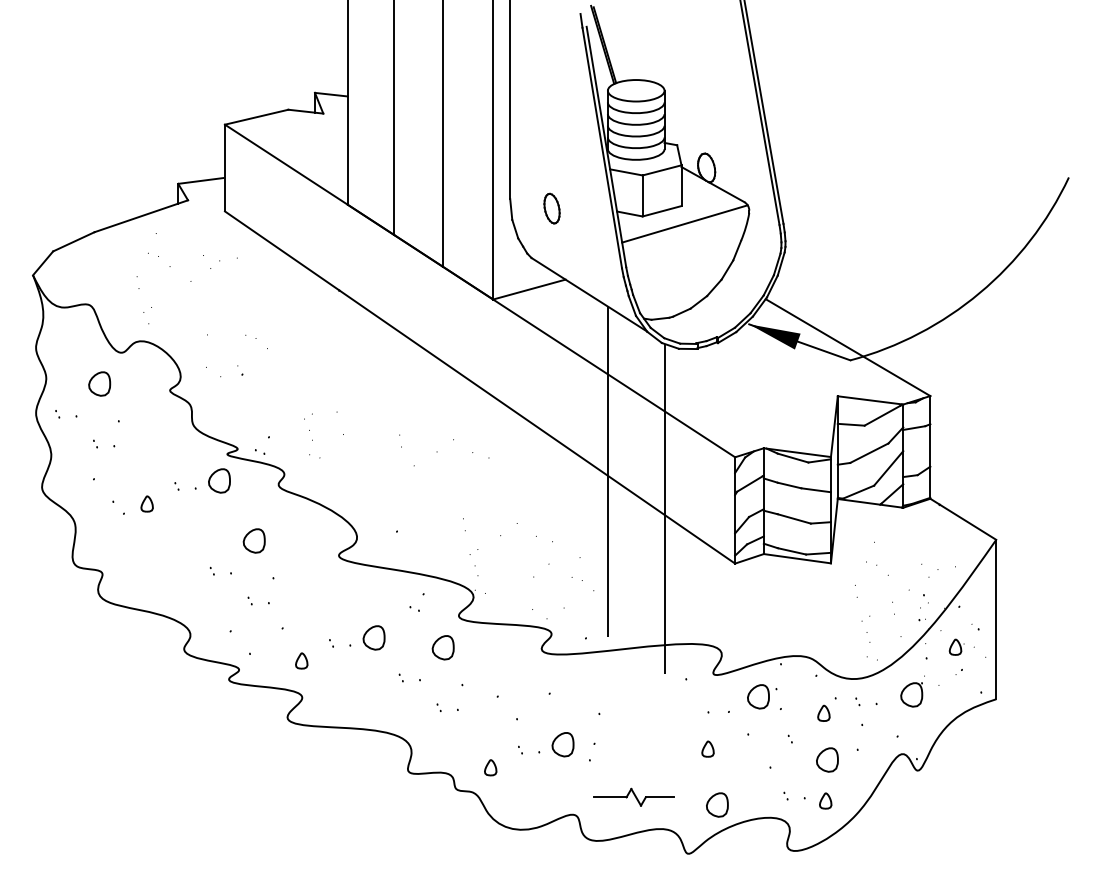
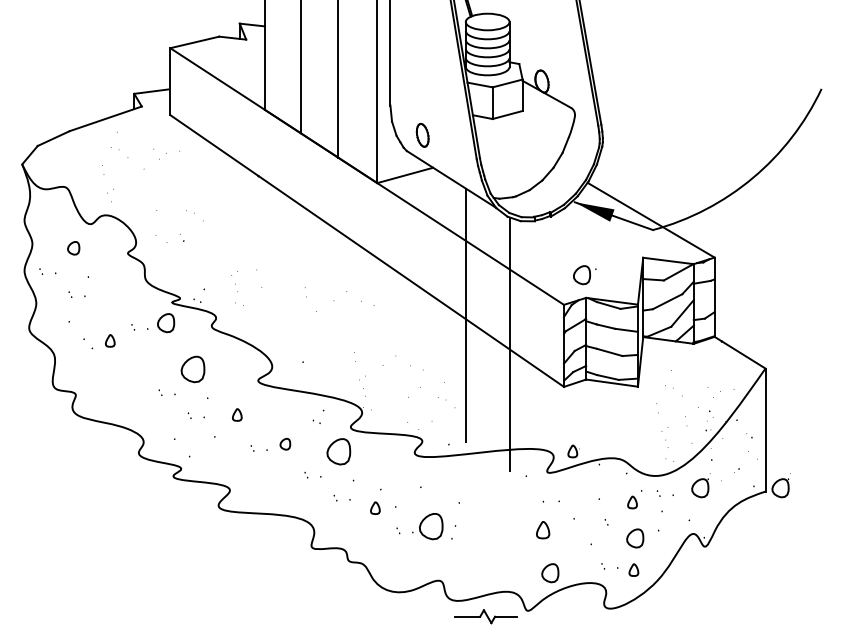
part: (551, 208) -> (422, 135), moved
line: (684, 223) -> (524, 124), removed
part: (99, 383) -> (73, 247), size x0.7
part: (253, 540) -> (192, 369), size x1.4
part: (373, 637) -> (284, 443), size x0.6
part: (956, 646) -> (573, 450), moved
part: (442, 647) -> (338, 451), size x1.4
part: (301, 660) -> (237, 414), moved
part: (1016, 691) -> (781, 485), added
part: (762, 696) -> (585, 274), moved
part: (562, 744) -> (430, 526), size x1.4
part: (707, 748) -> (542, 529), size x1.4
part: (490, 767) -> (375, 507), moved
part: (633, 796) -> (485, 616), moved

